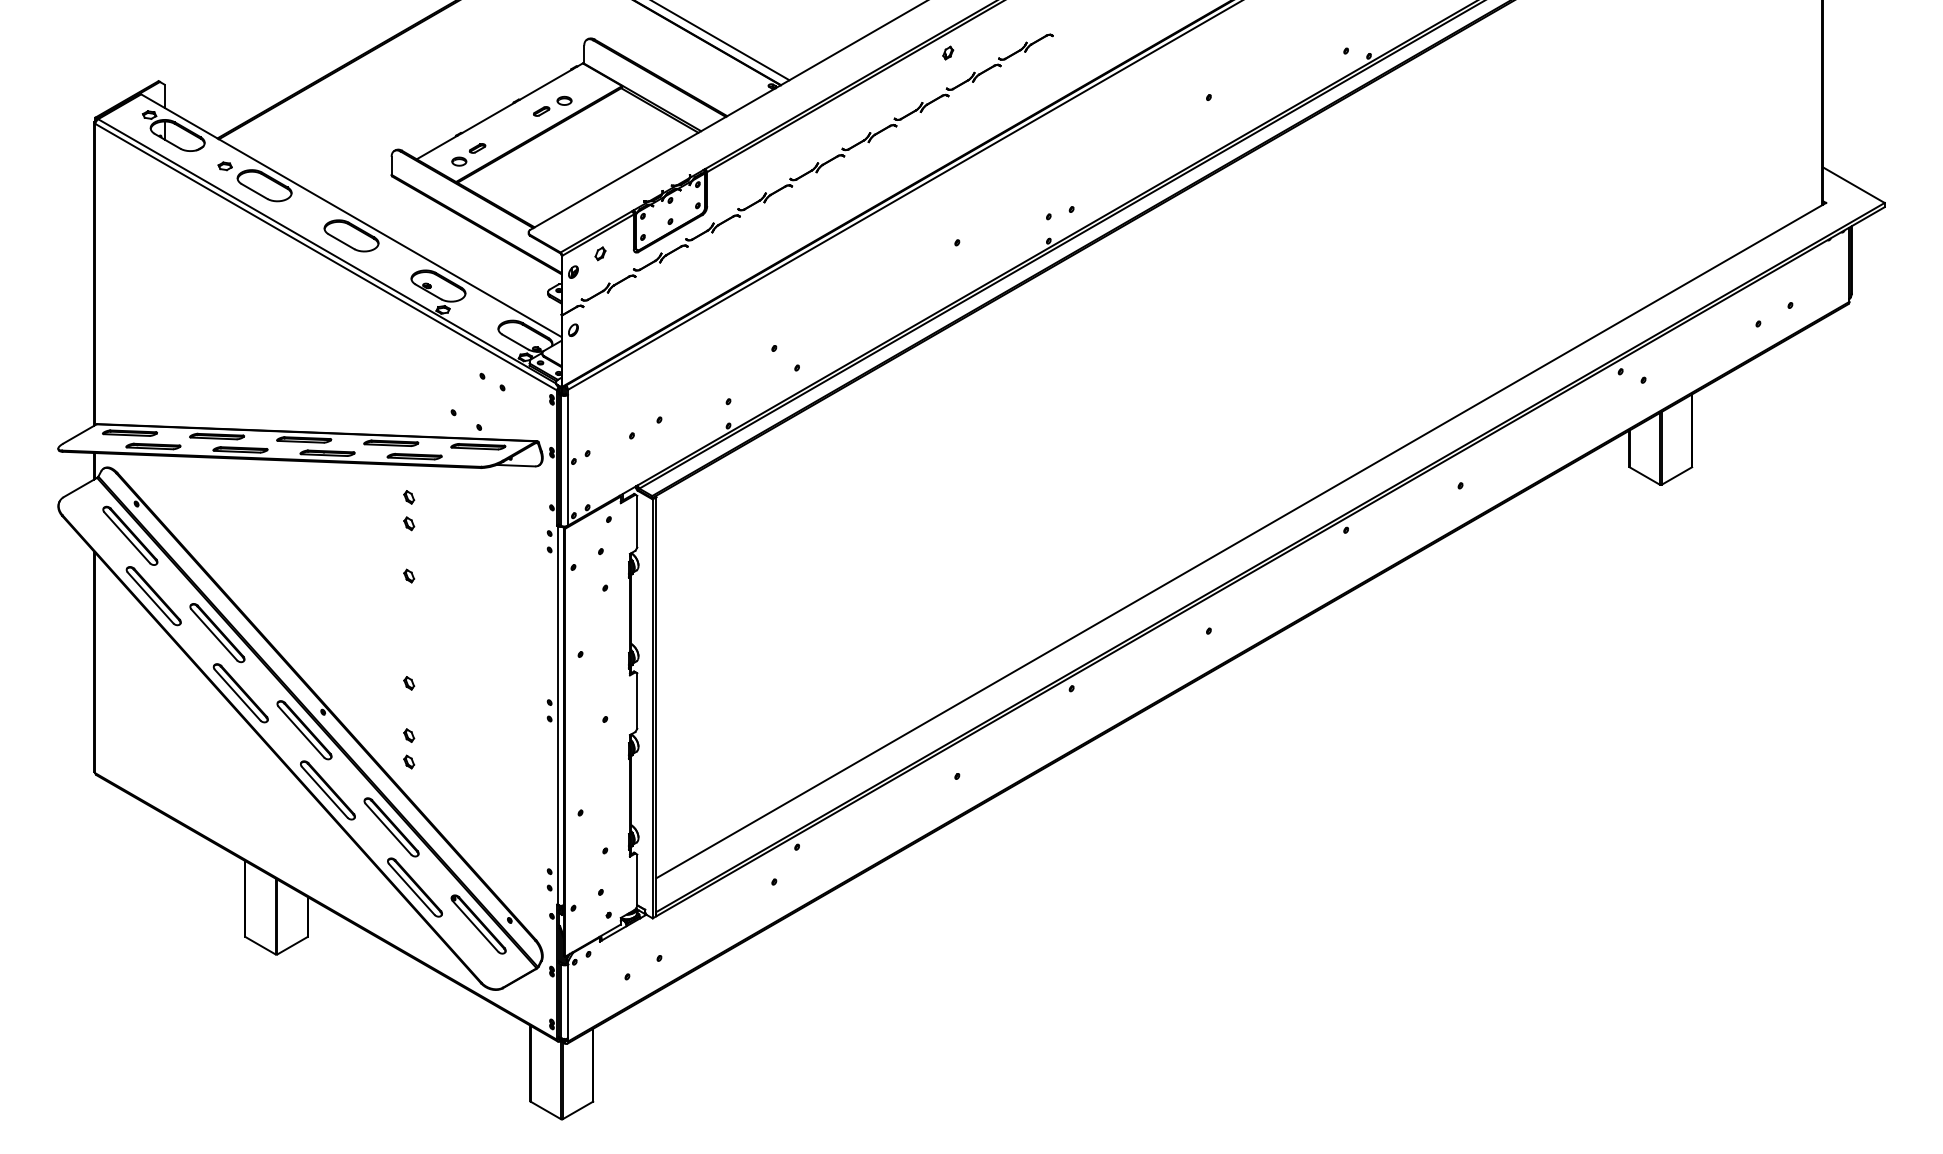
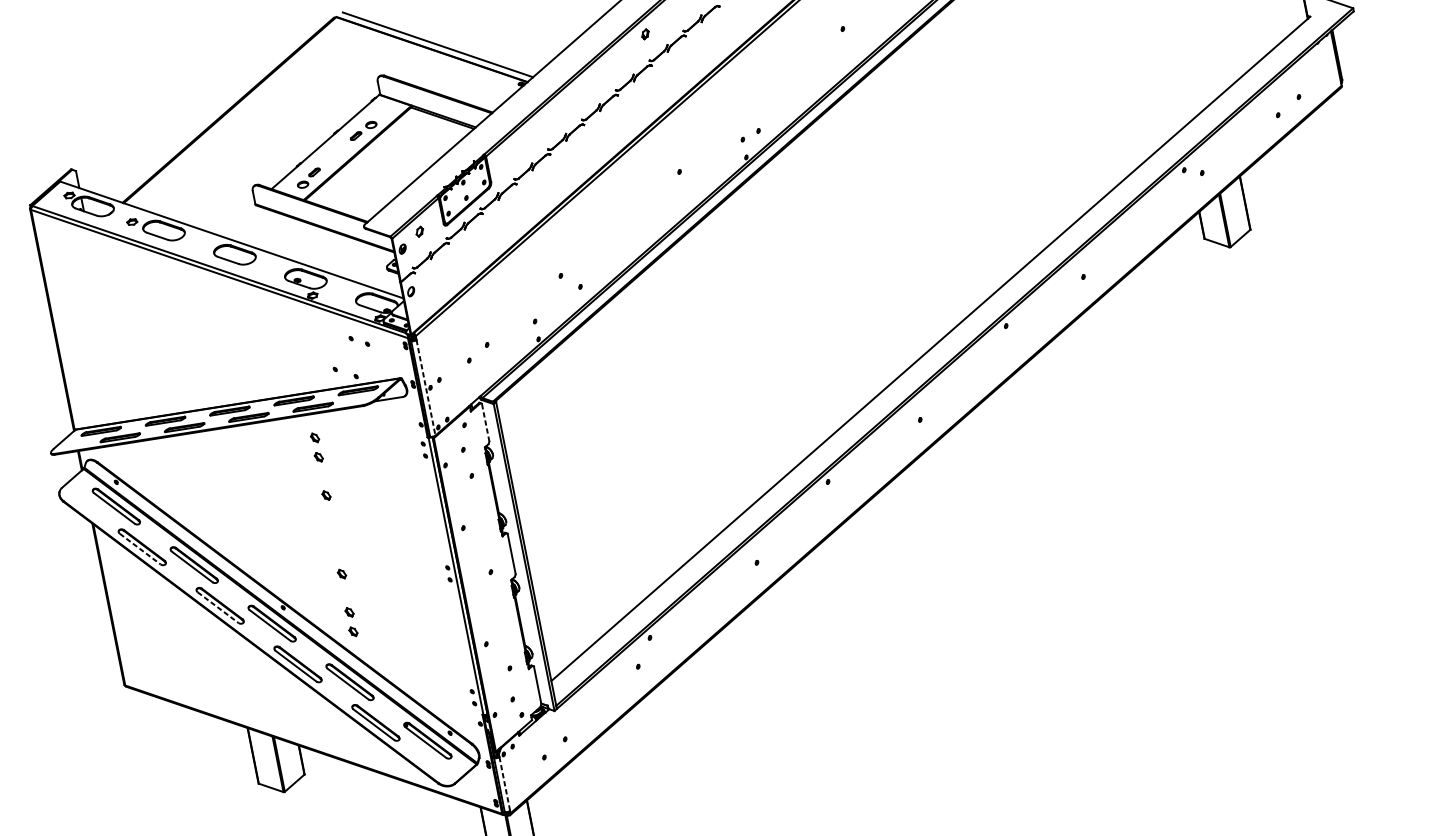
line: (567, 460) -> (425, 387), solid -> dashed
line: (637, 521) -> (485, 422), solid -> dashed
line: (150, 598) -> (140, 549), solid -> dashed
line: (238, 695) -> (218, 607), solid -> dashed
line: (568, 1001) -> (504, 784), solid -> dashed

